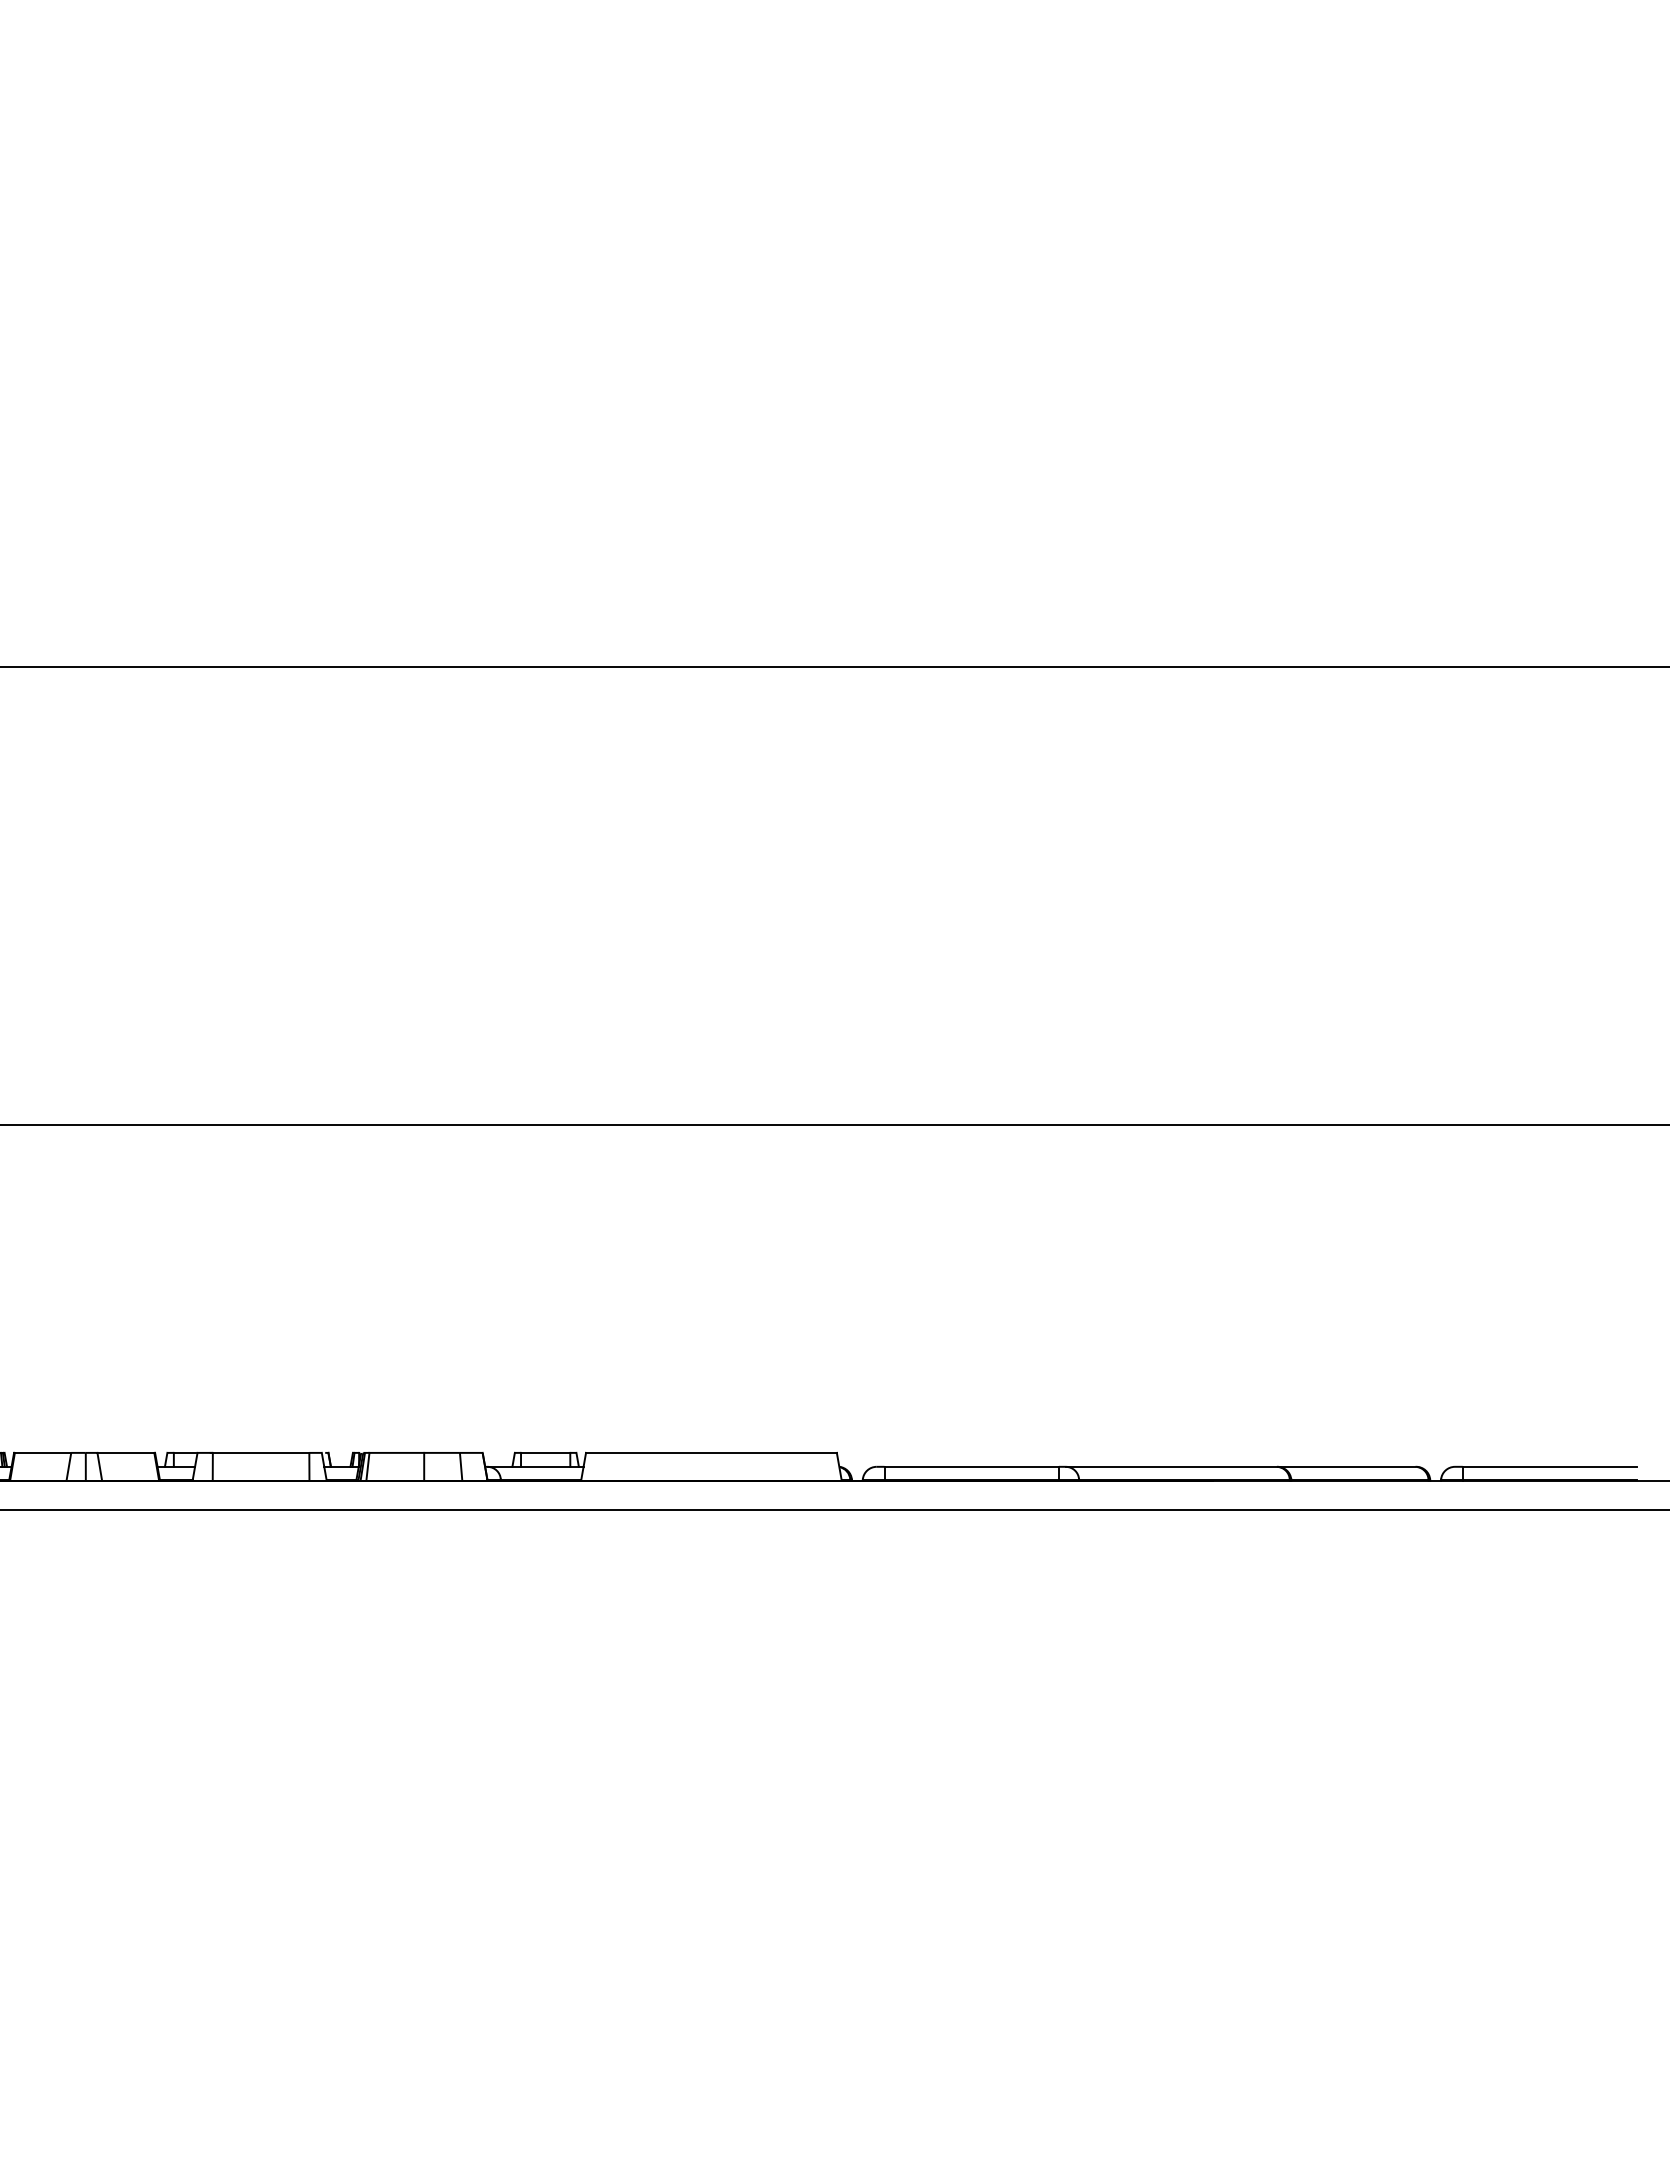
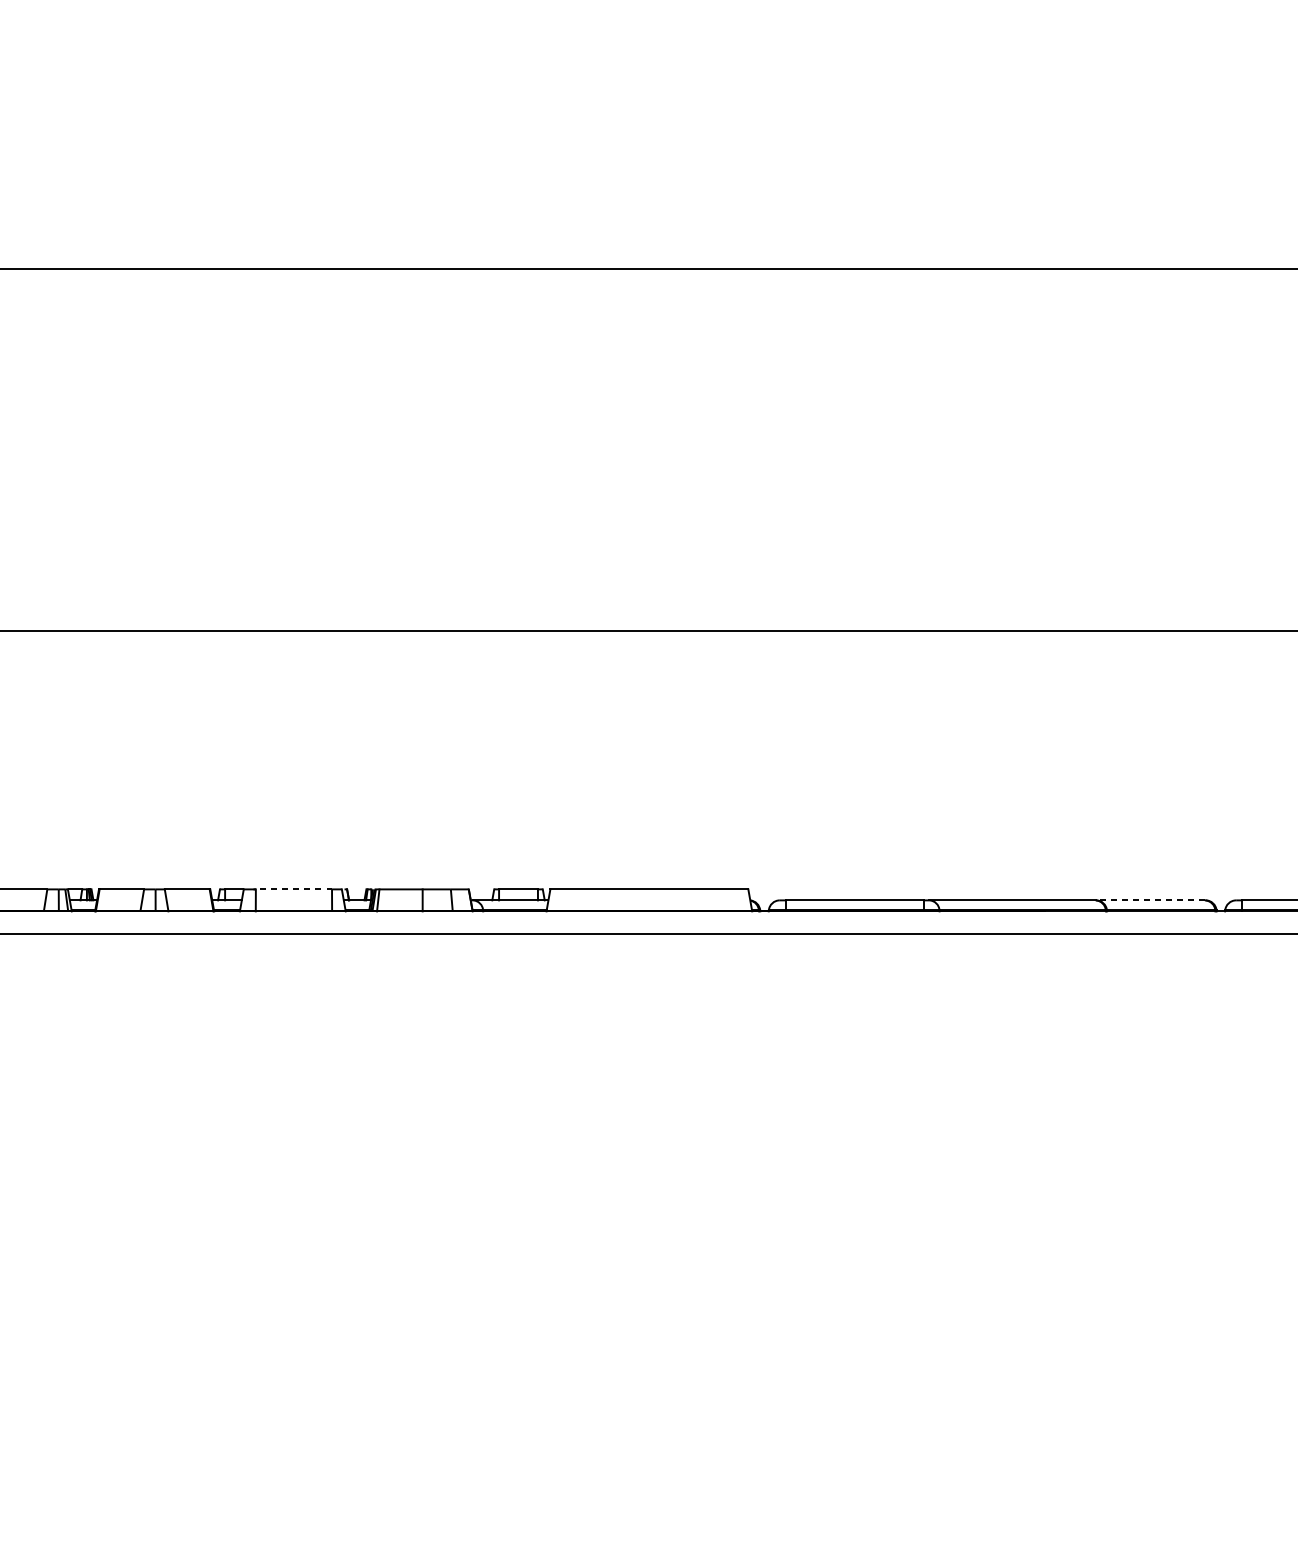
line: (260, 1452) -> (293, 889), solid -> dashed
line: (1347, 1466) -> (1151, 900), solid -> dashed

